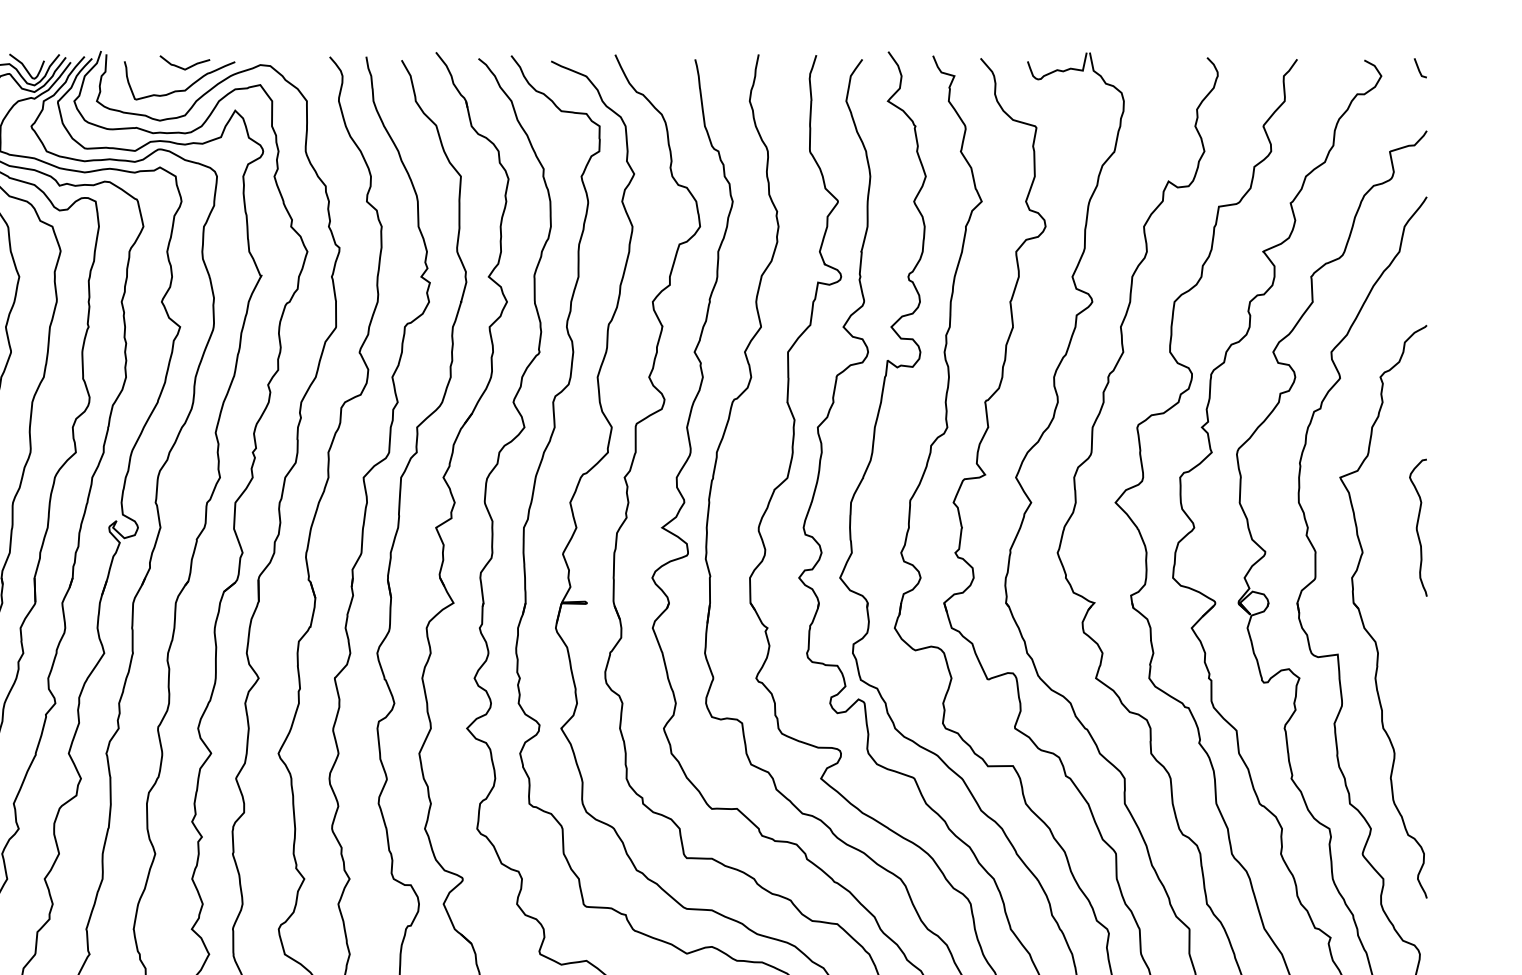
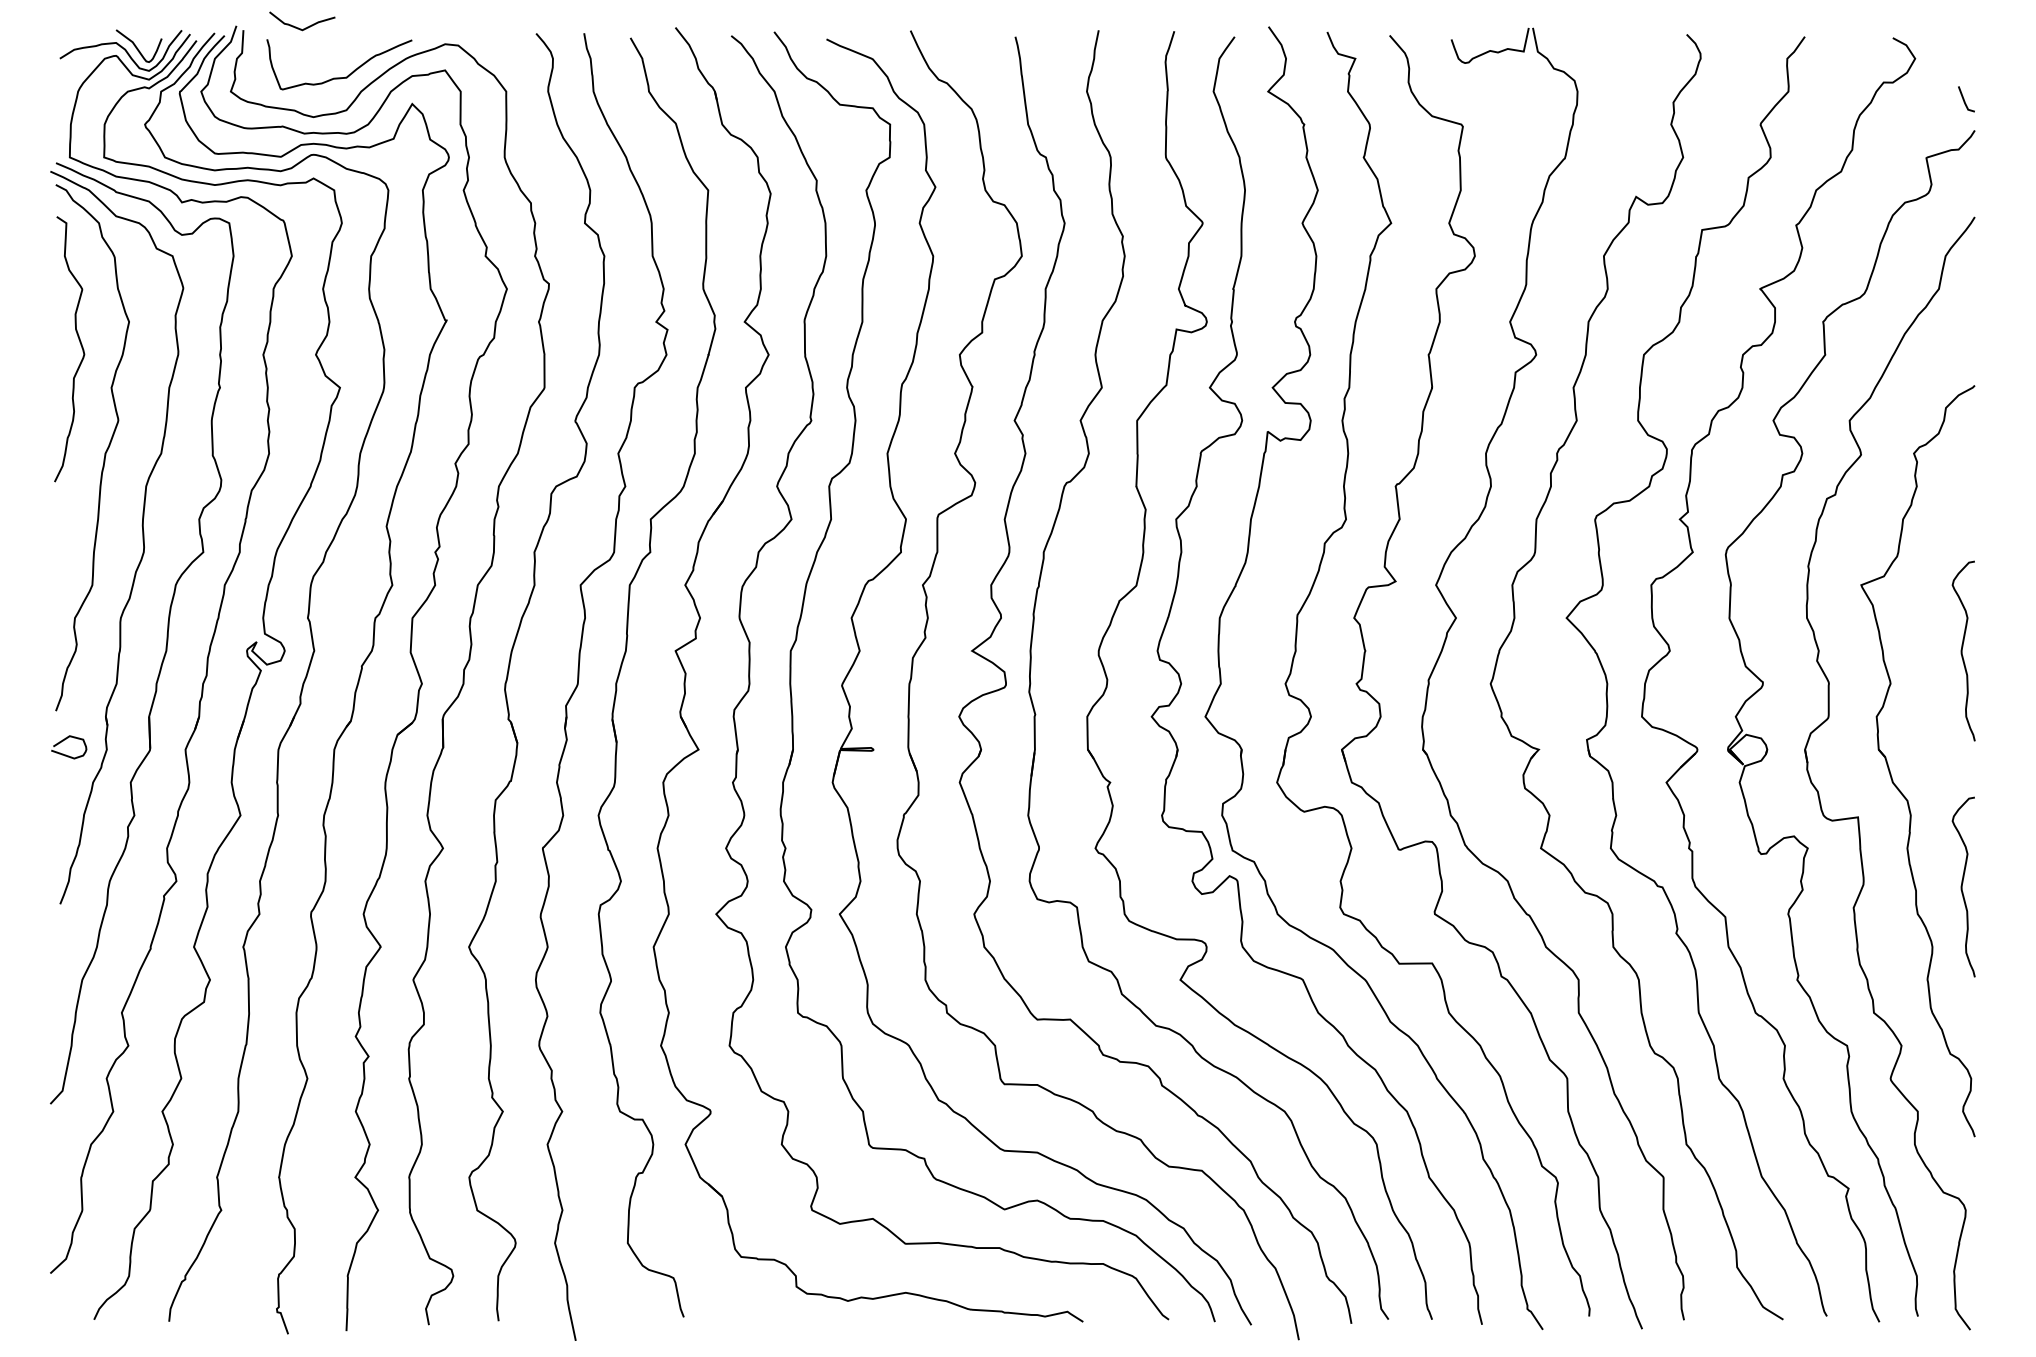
curve: (187, 67) -> (305, 27), moved
line: (1418, 68) -> (1964, 99), moved
curve: (1417, 707) -> (1962, 886), added

